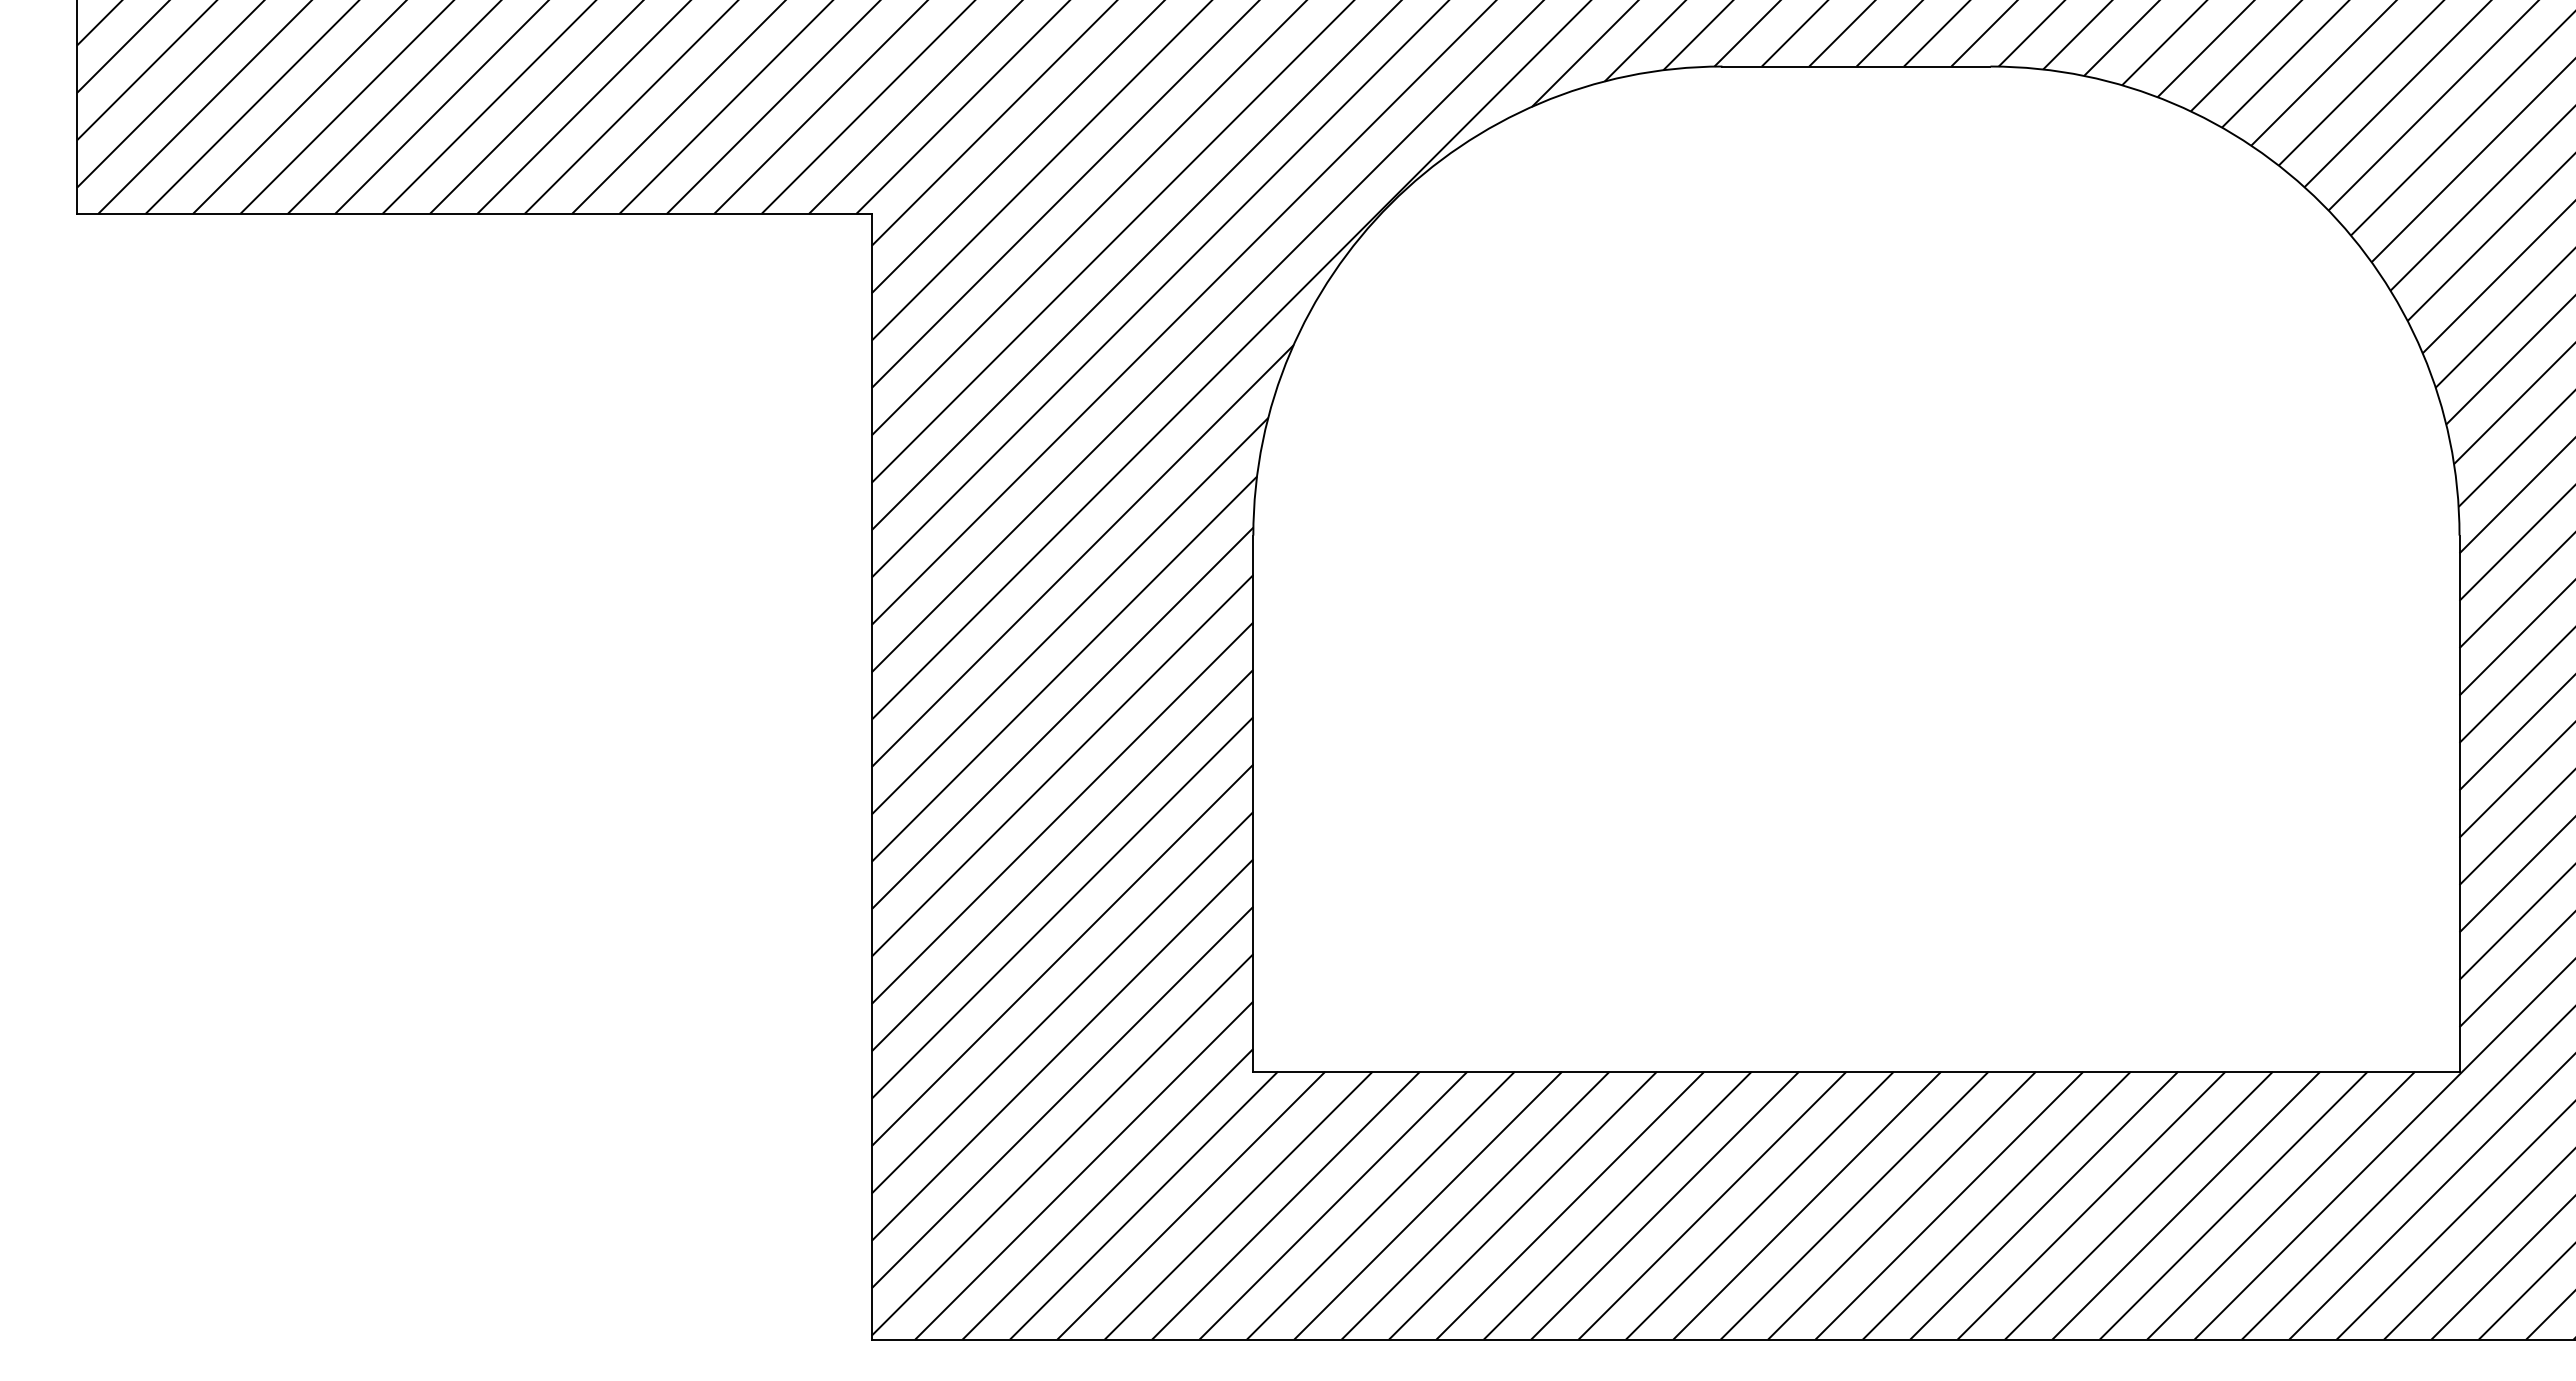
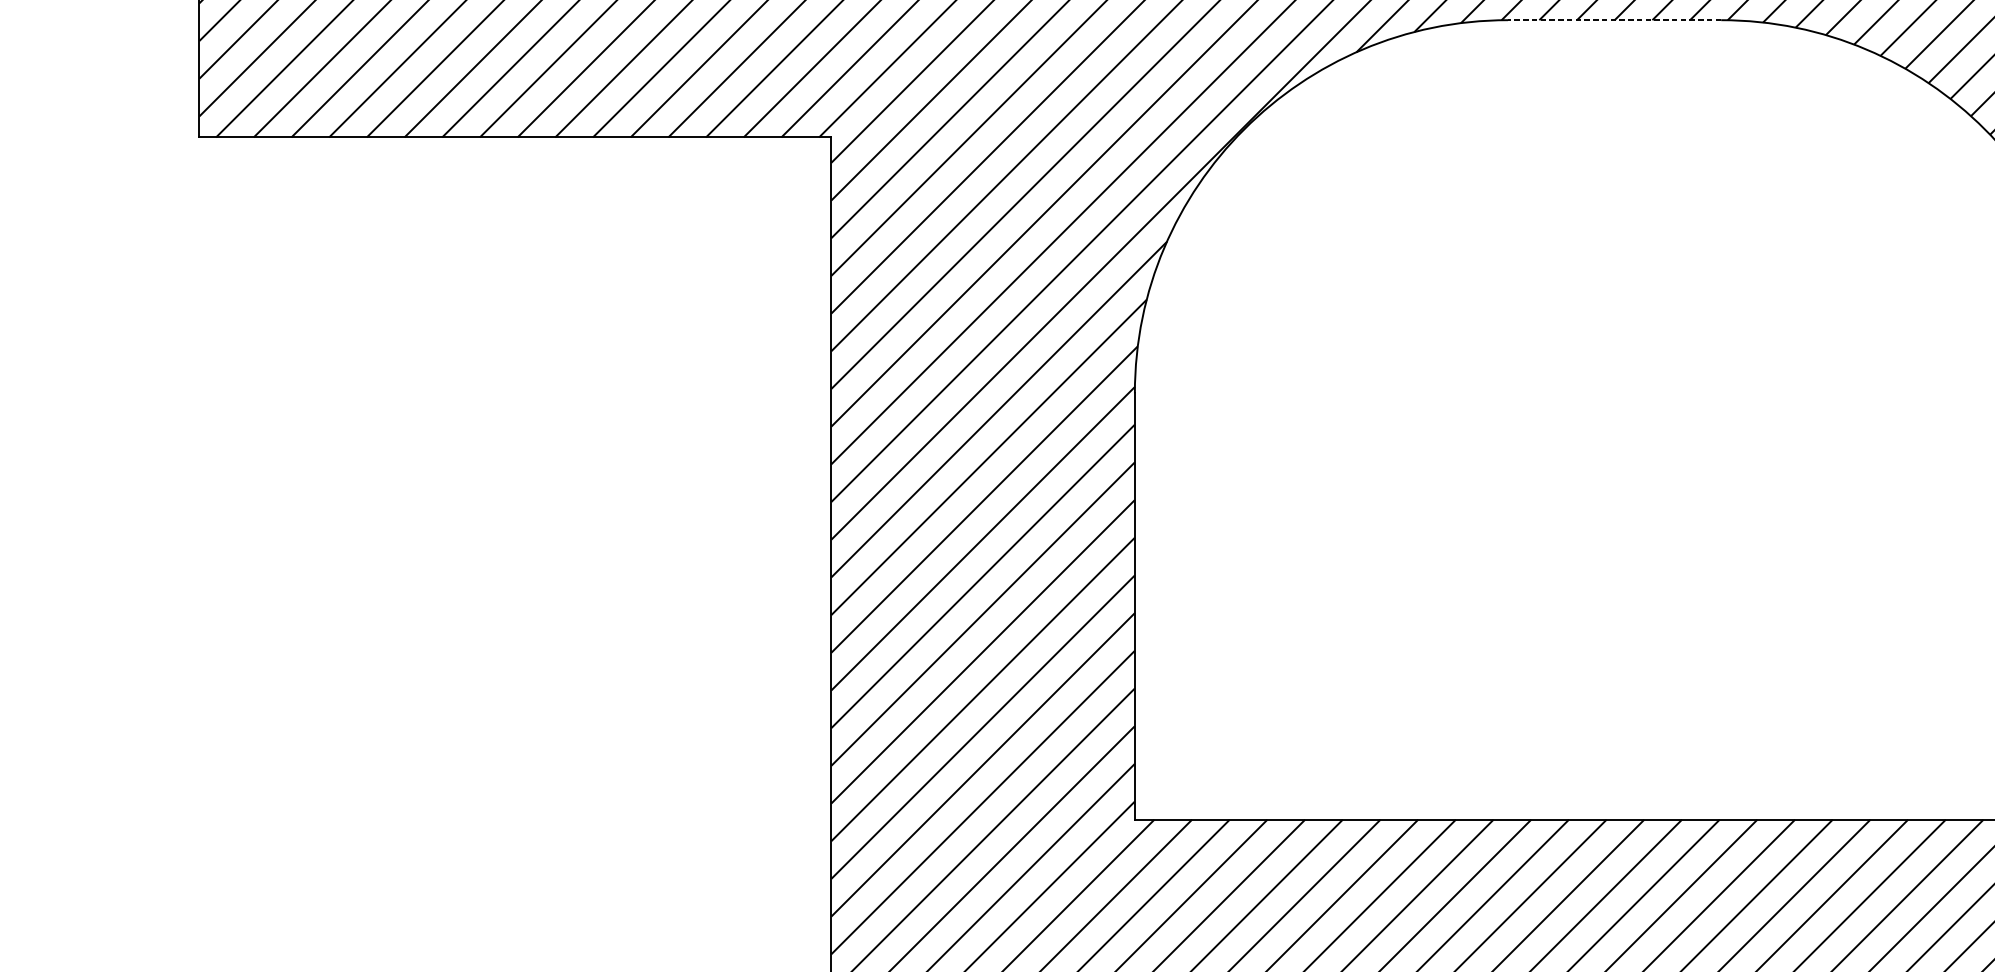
line: (1855, 66) -> (1613, 20), solid -> dashed

